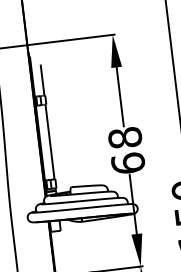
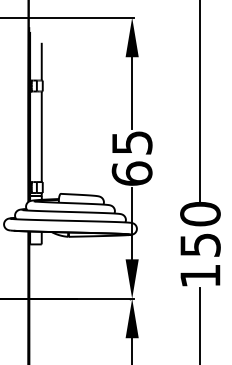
text: (124, 137) -> (131, 142), 68 -> 65

